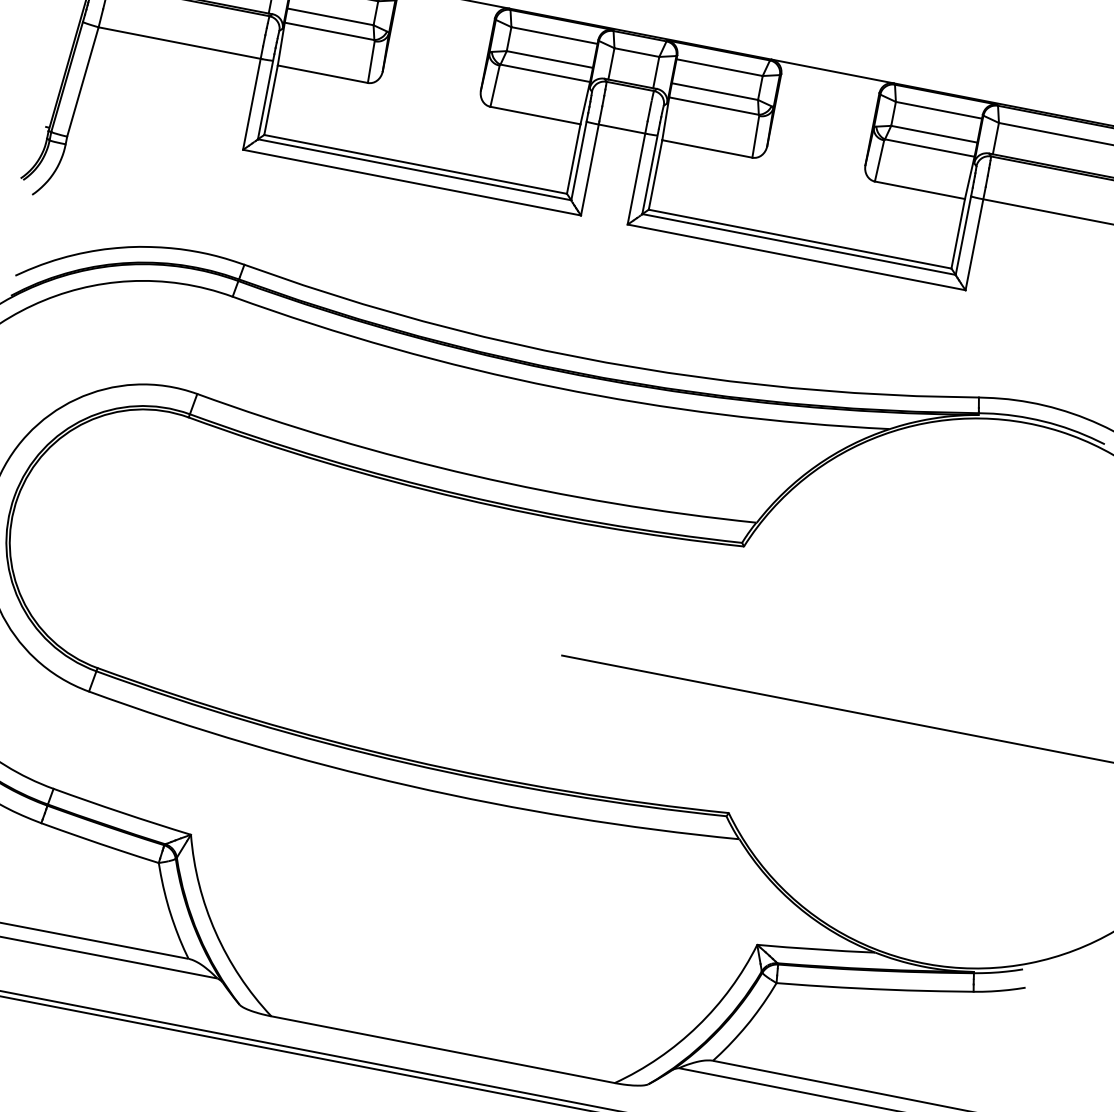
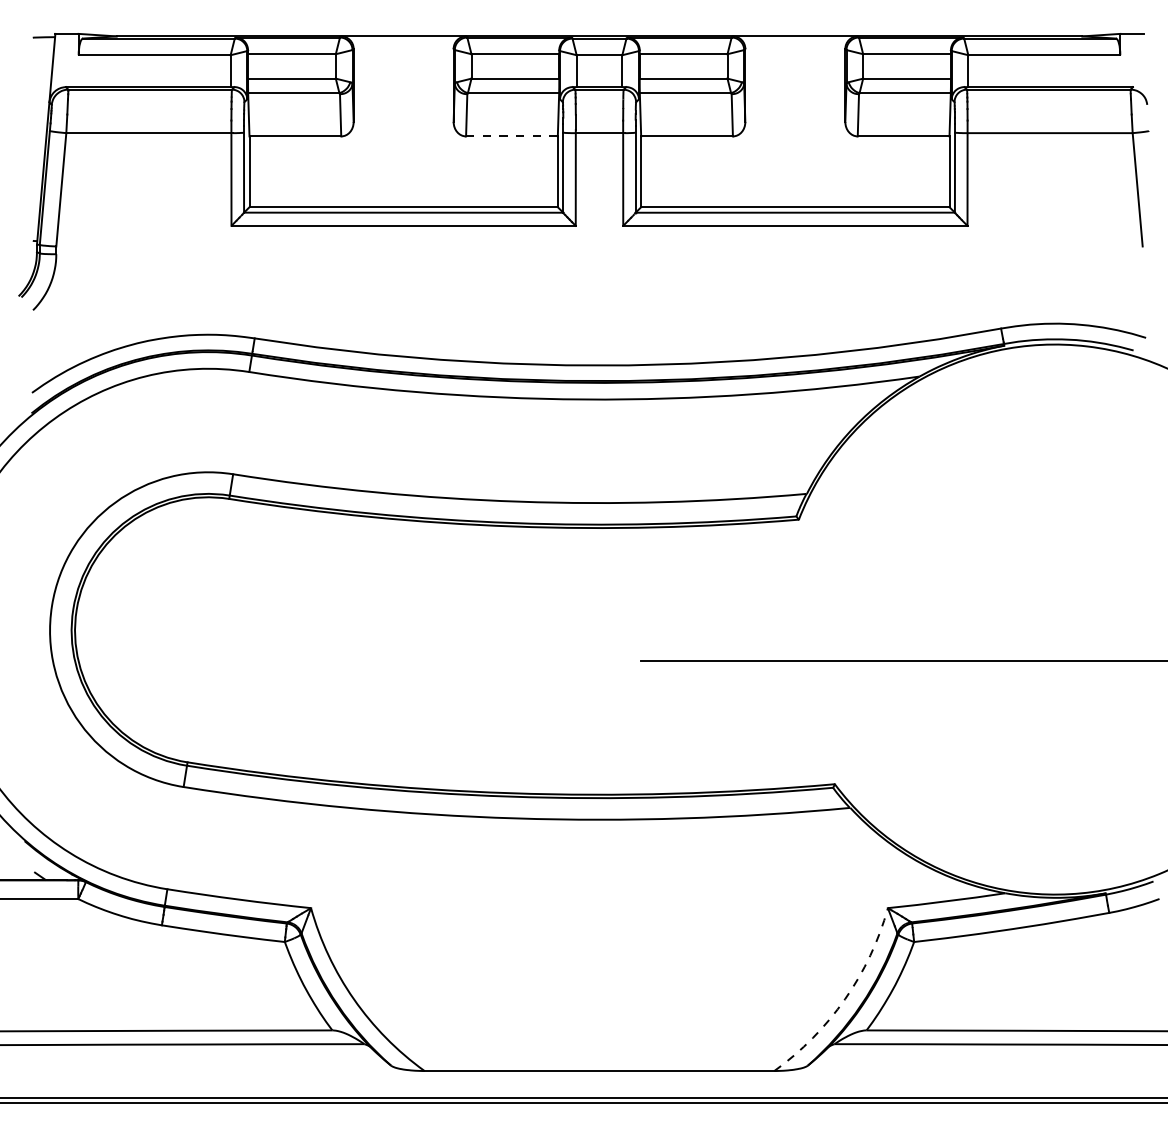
line: (534, 115) -> (511, 136), solid -> dashed
arc: (698, 1026) -> (845, 999), solid -> dashed

